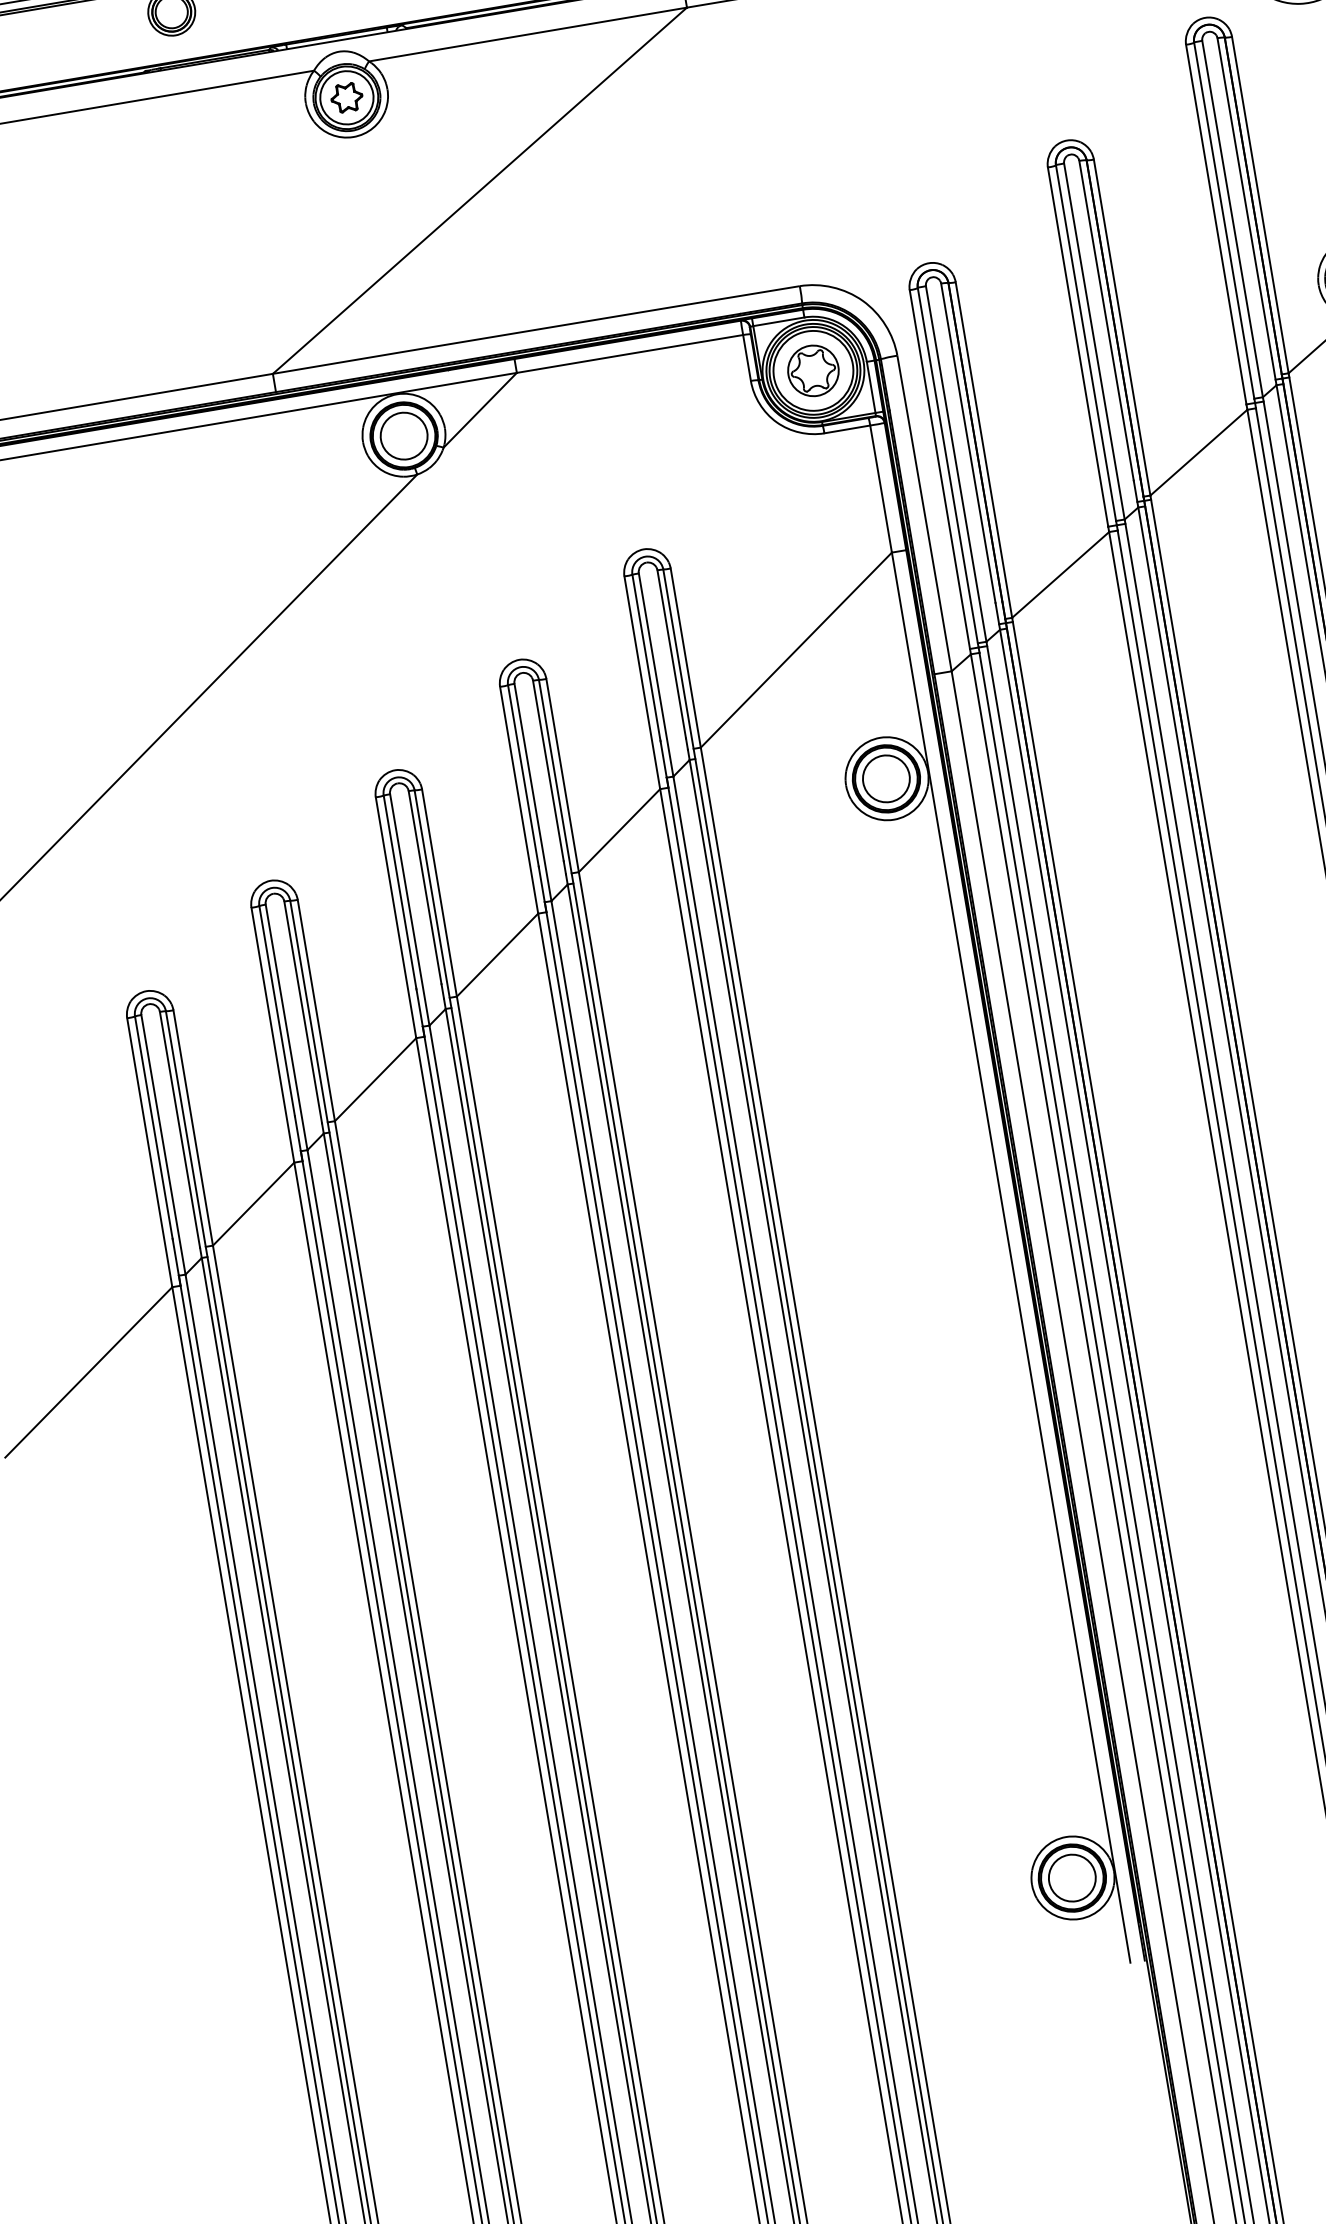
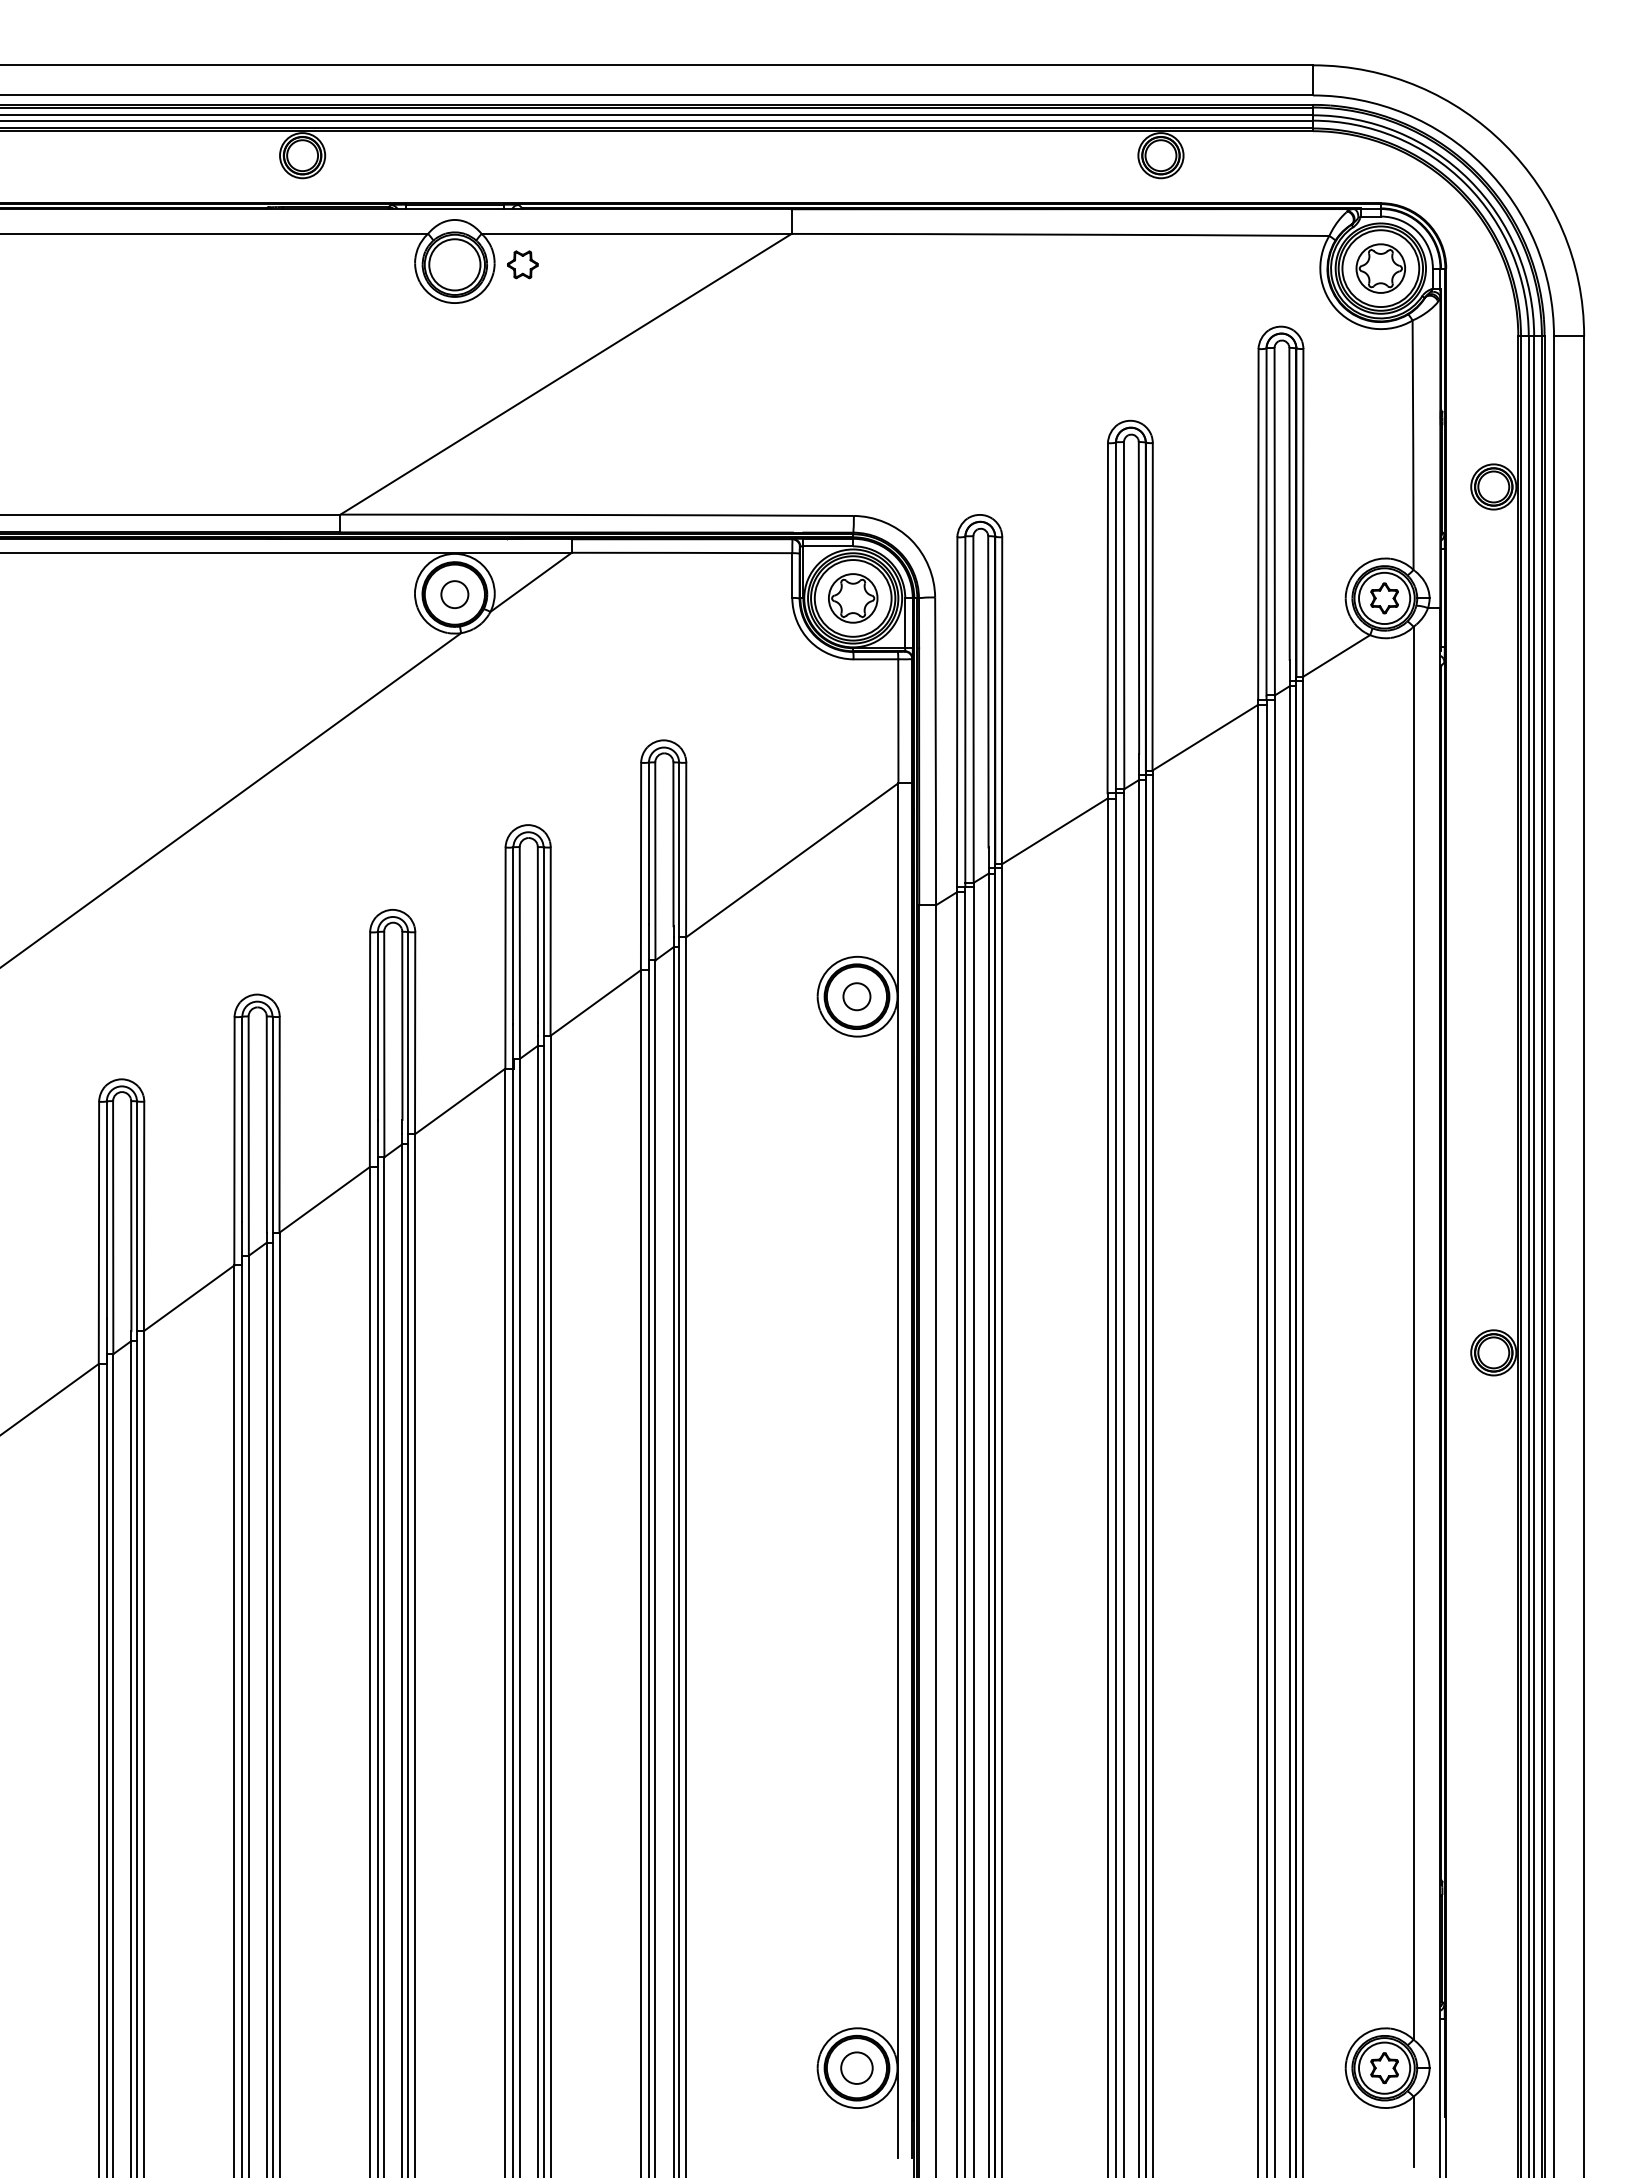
part: (346, 97) -> (522, 264), moved
circle: (403, 436) -> (454, 594), size x0.6
circle: (885, 778) -> (856, 996), size x0.6
circle: (1071, 1877) -> (856, 2067), size x0.7

